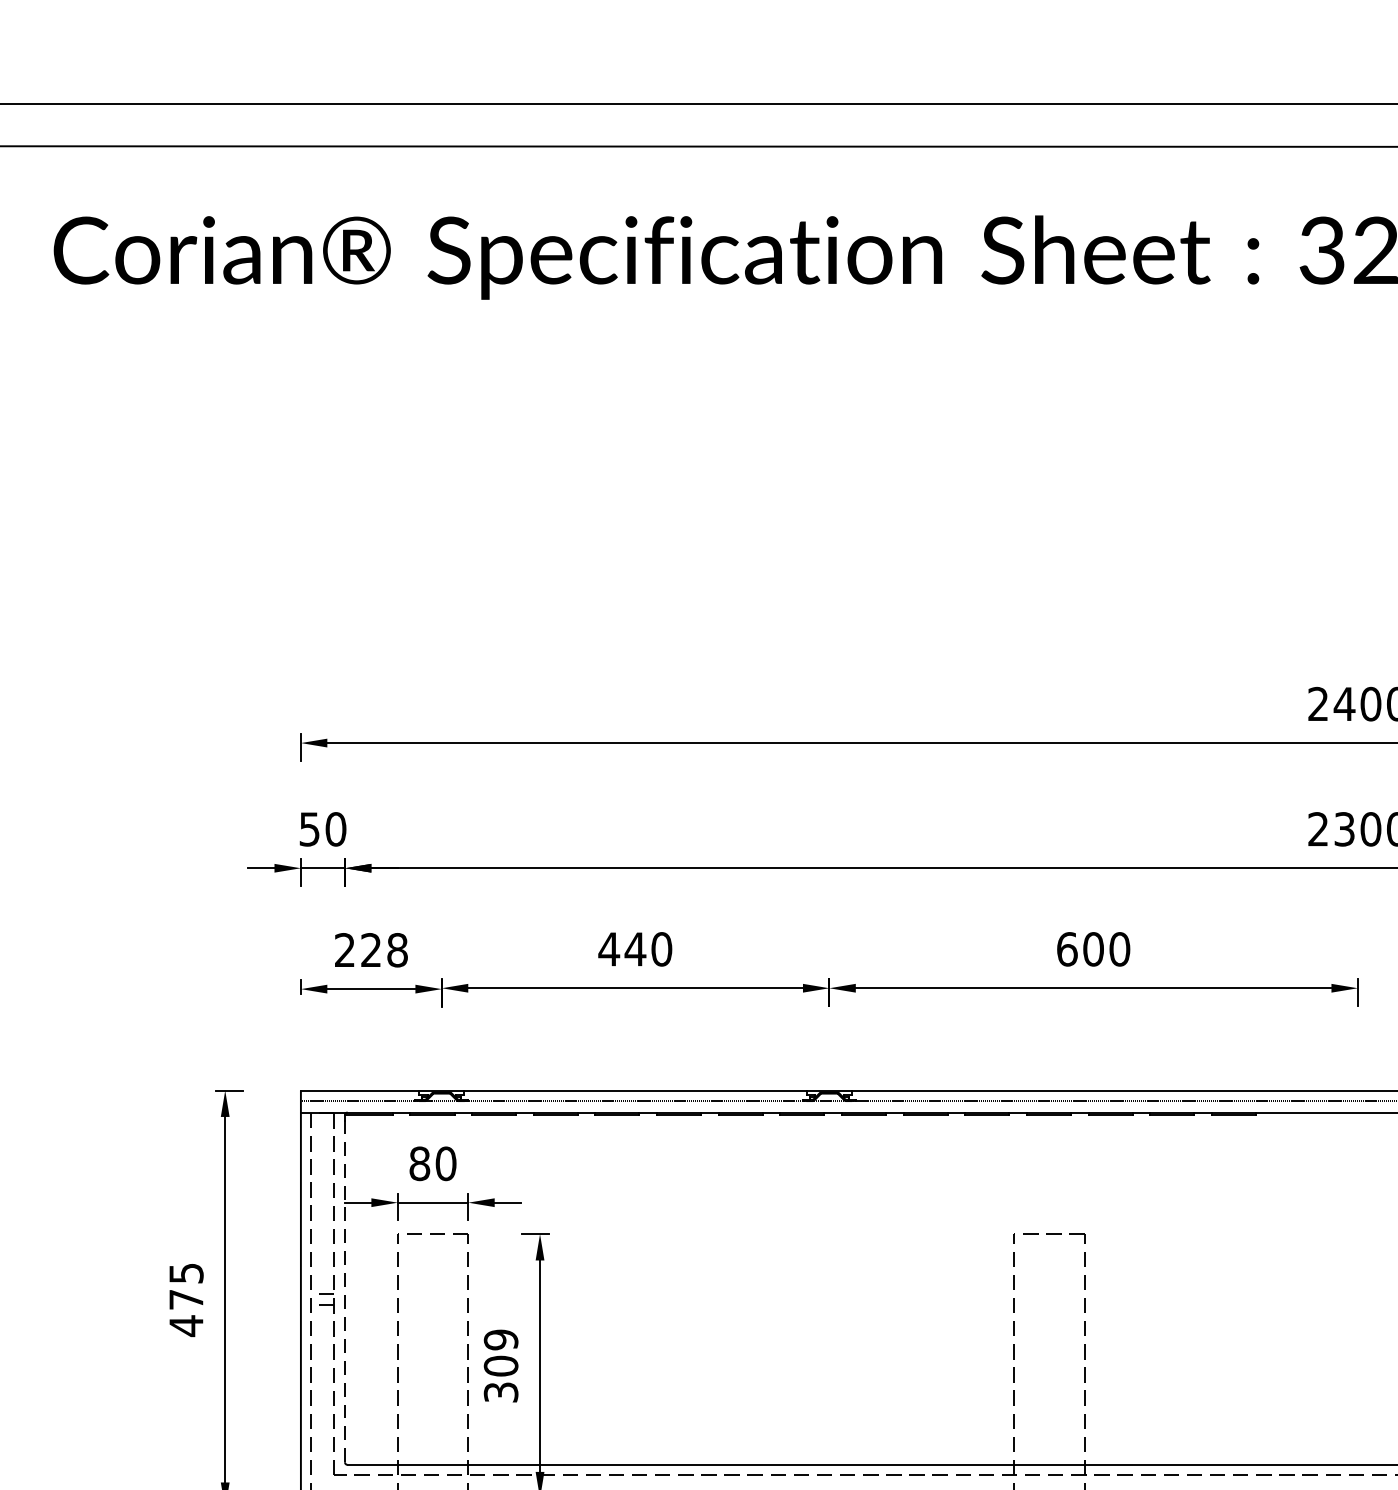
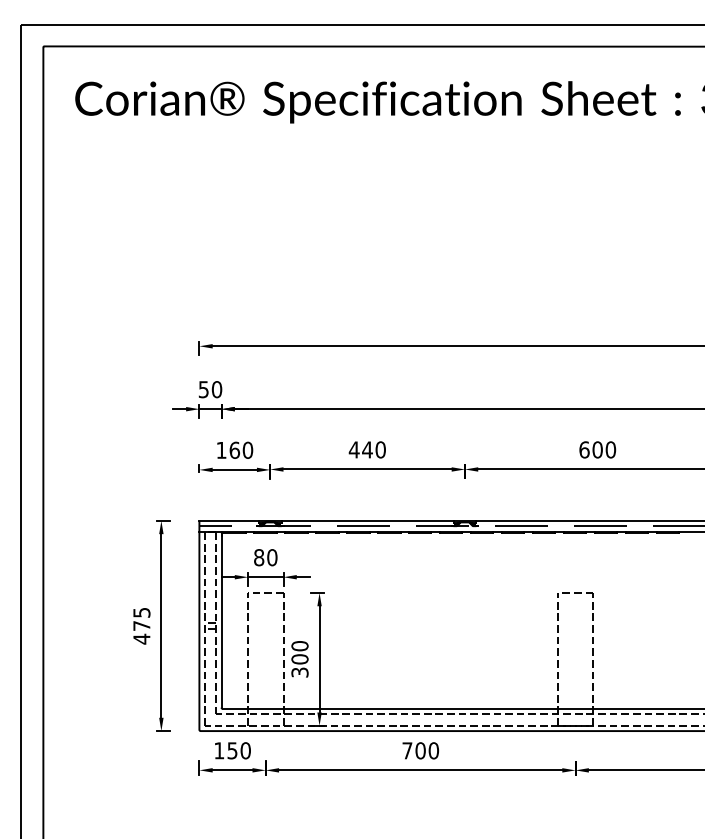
text: (370, 948) -> (234, 449), 228 -> 160
line: (344, 1286) -> (221, 619), dashed -> solid
text: (500, 1340) -> (299, 646), 309 -> 300

